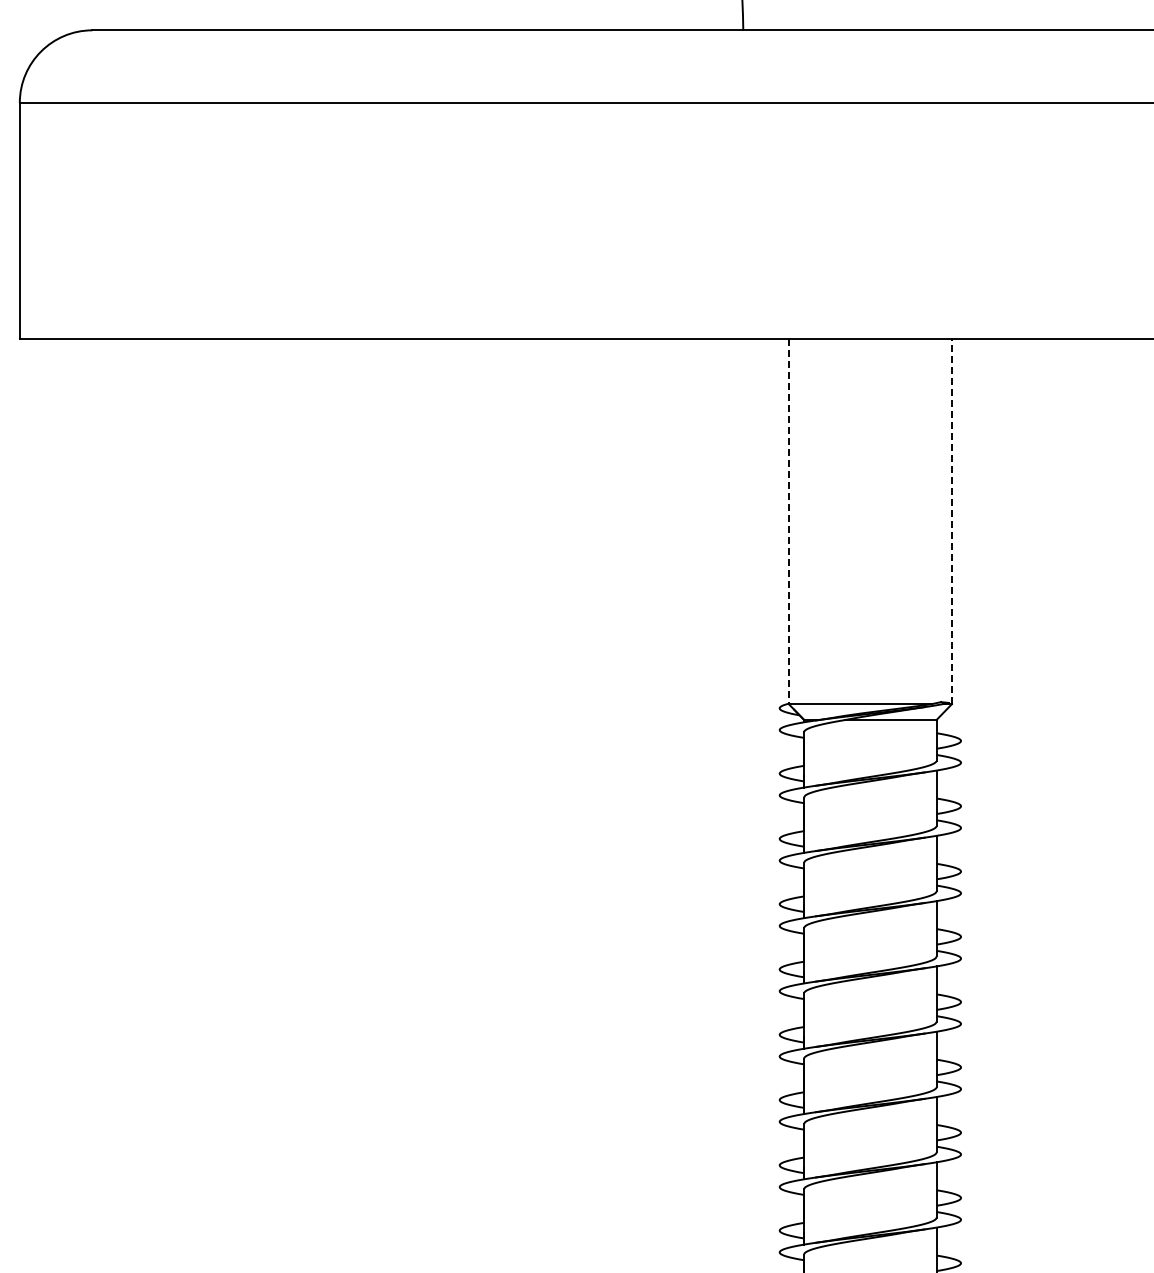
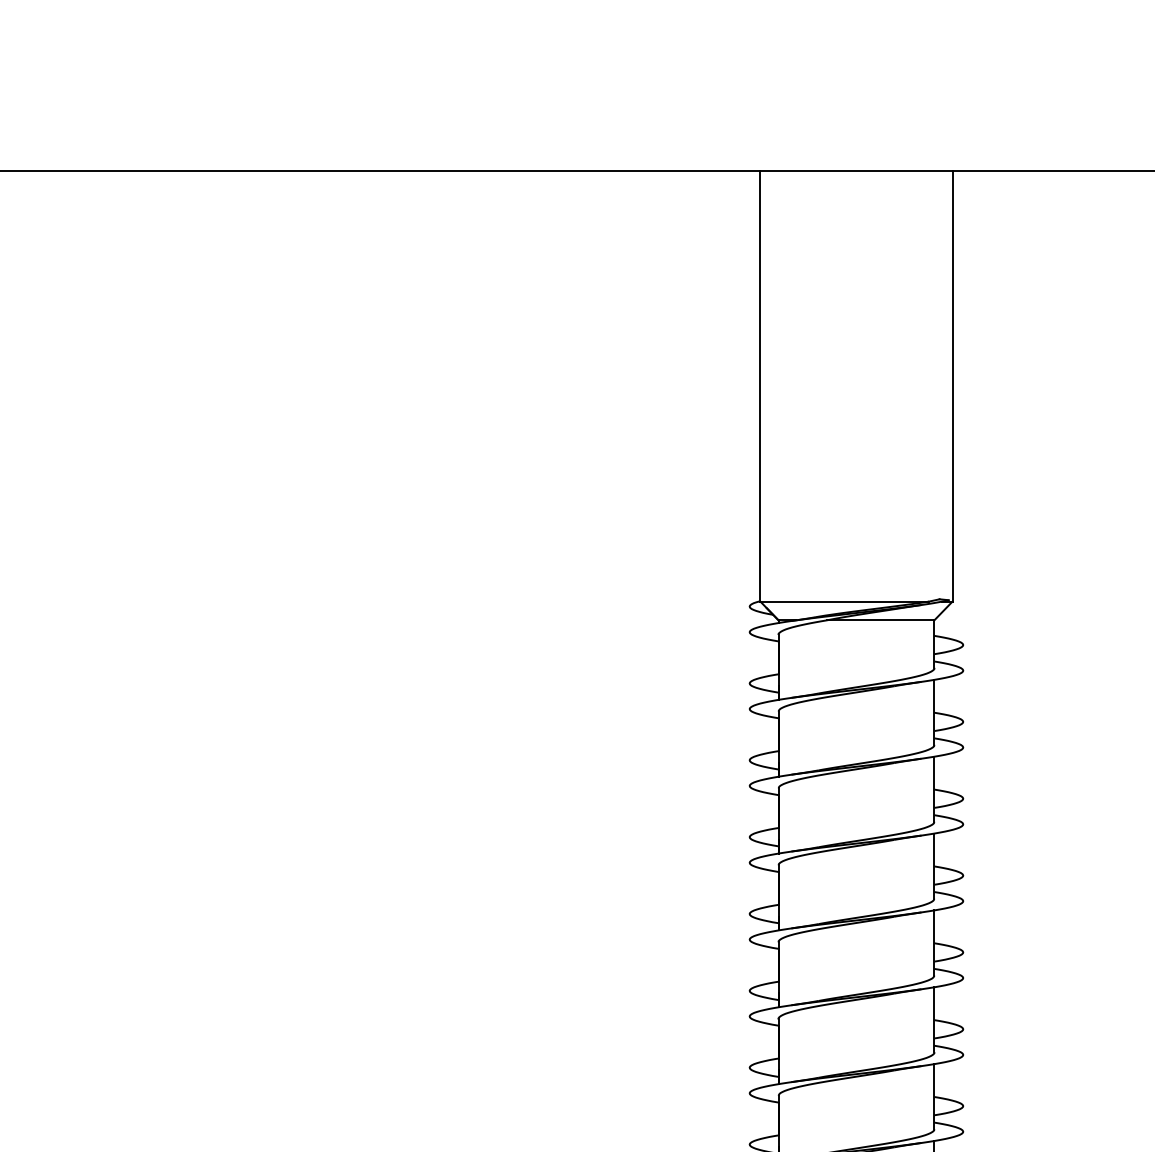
line: (788, 521) -> (760, 386), dashed -> solid
line: (951, 521) -> (951, 386), dashed -> solid

